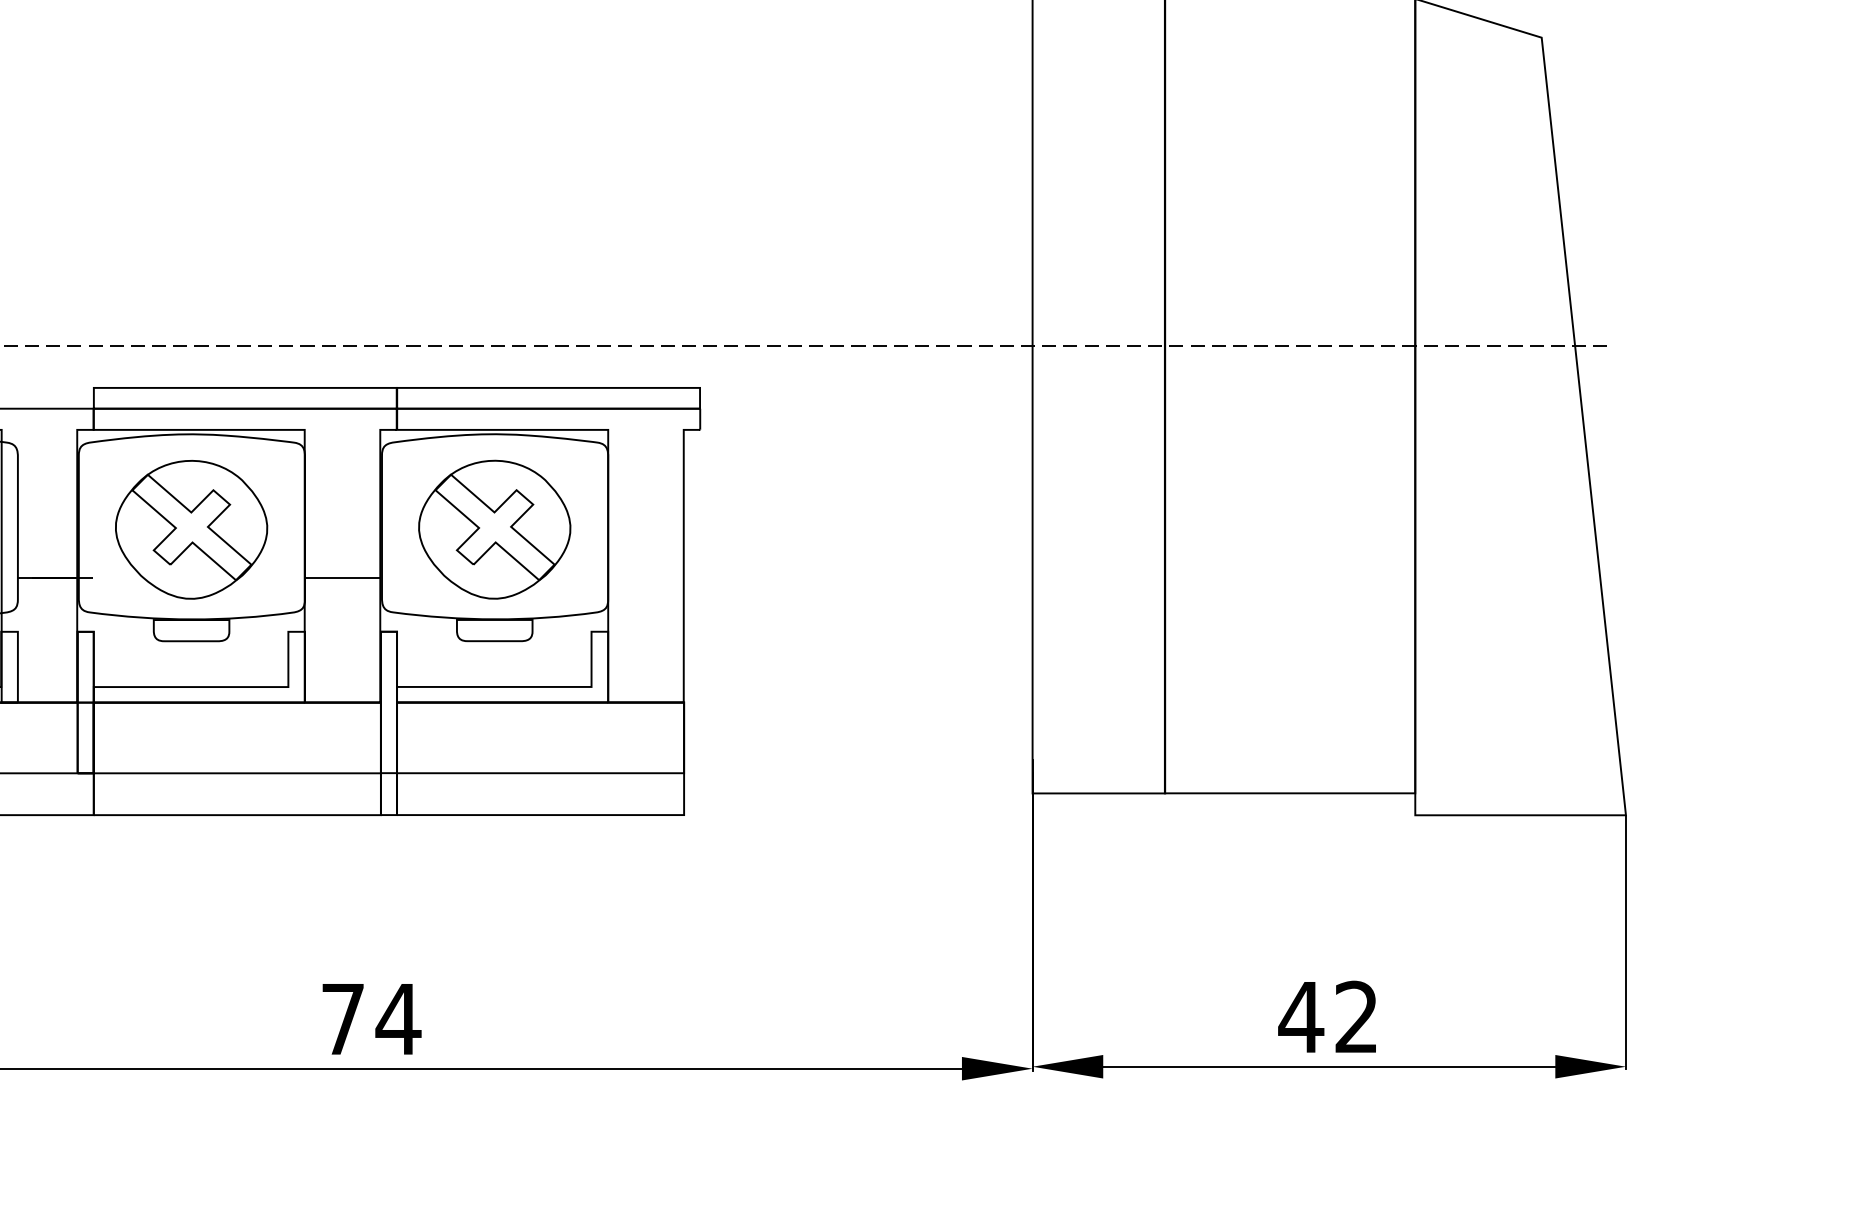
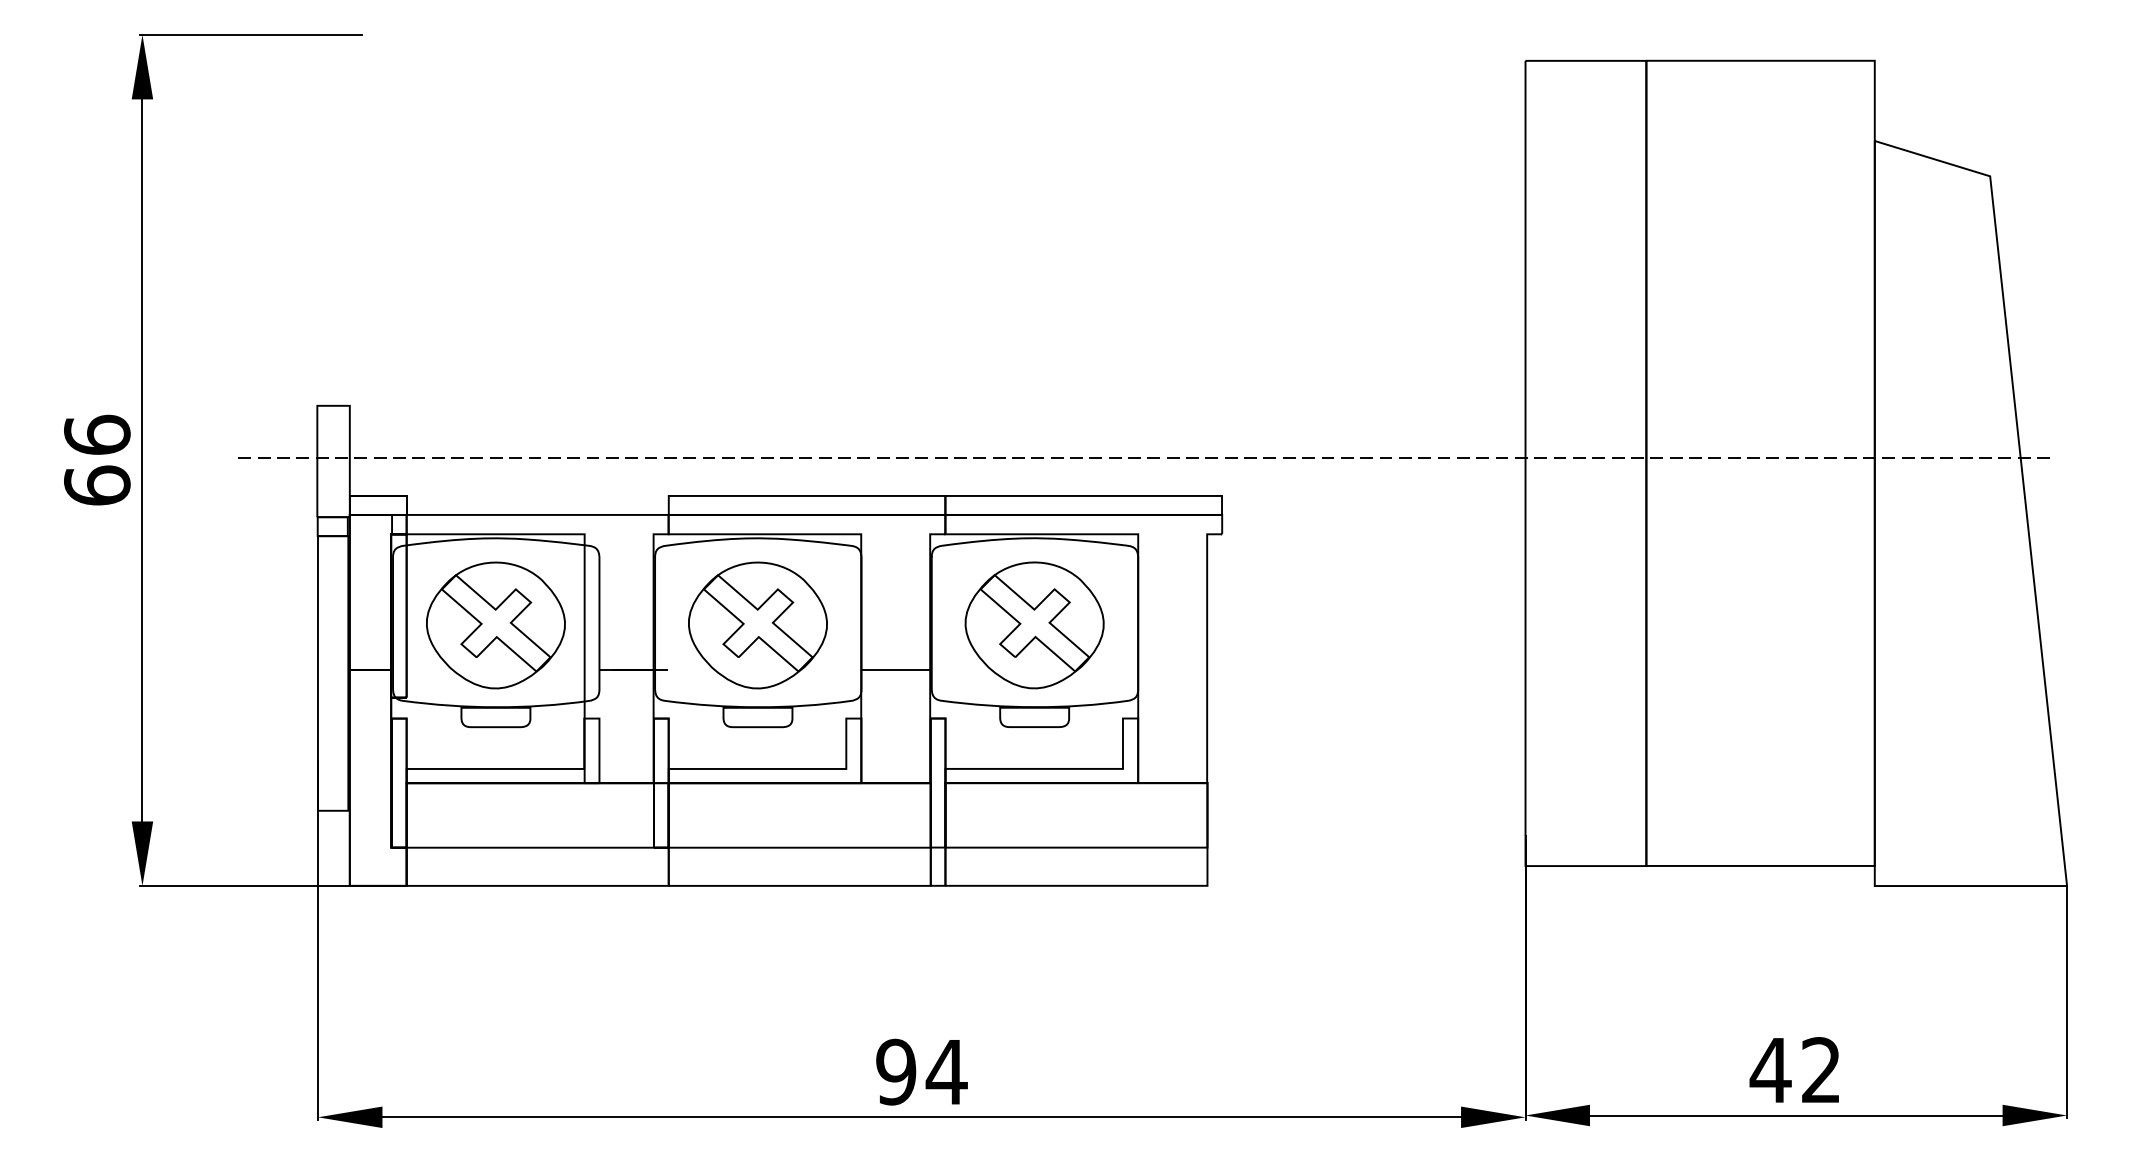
text: (343, 1018) -> (896, 1071), 74 -> 94

